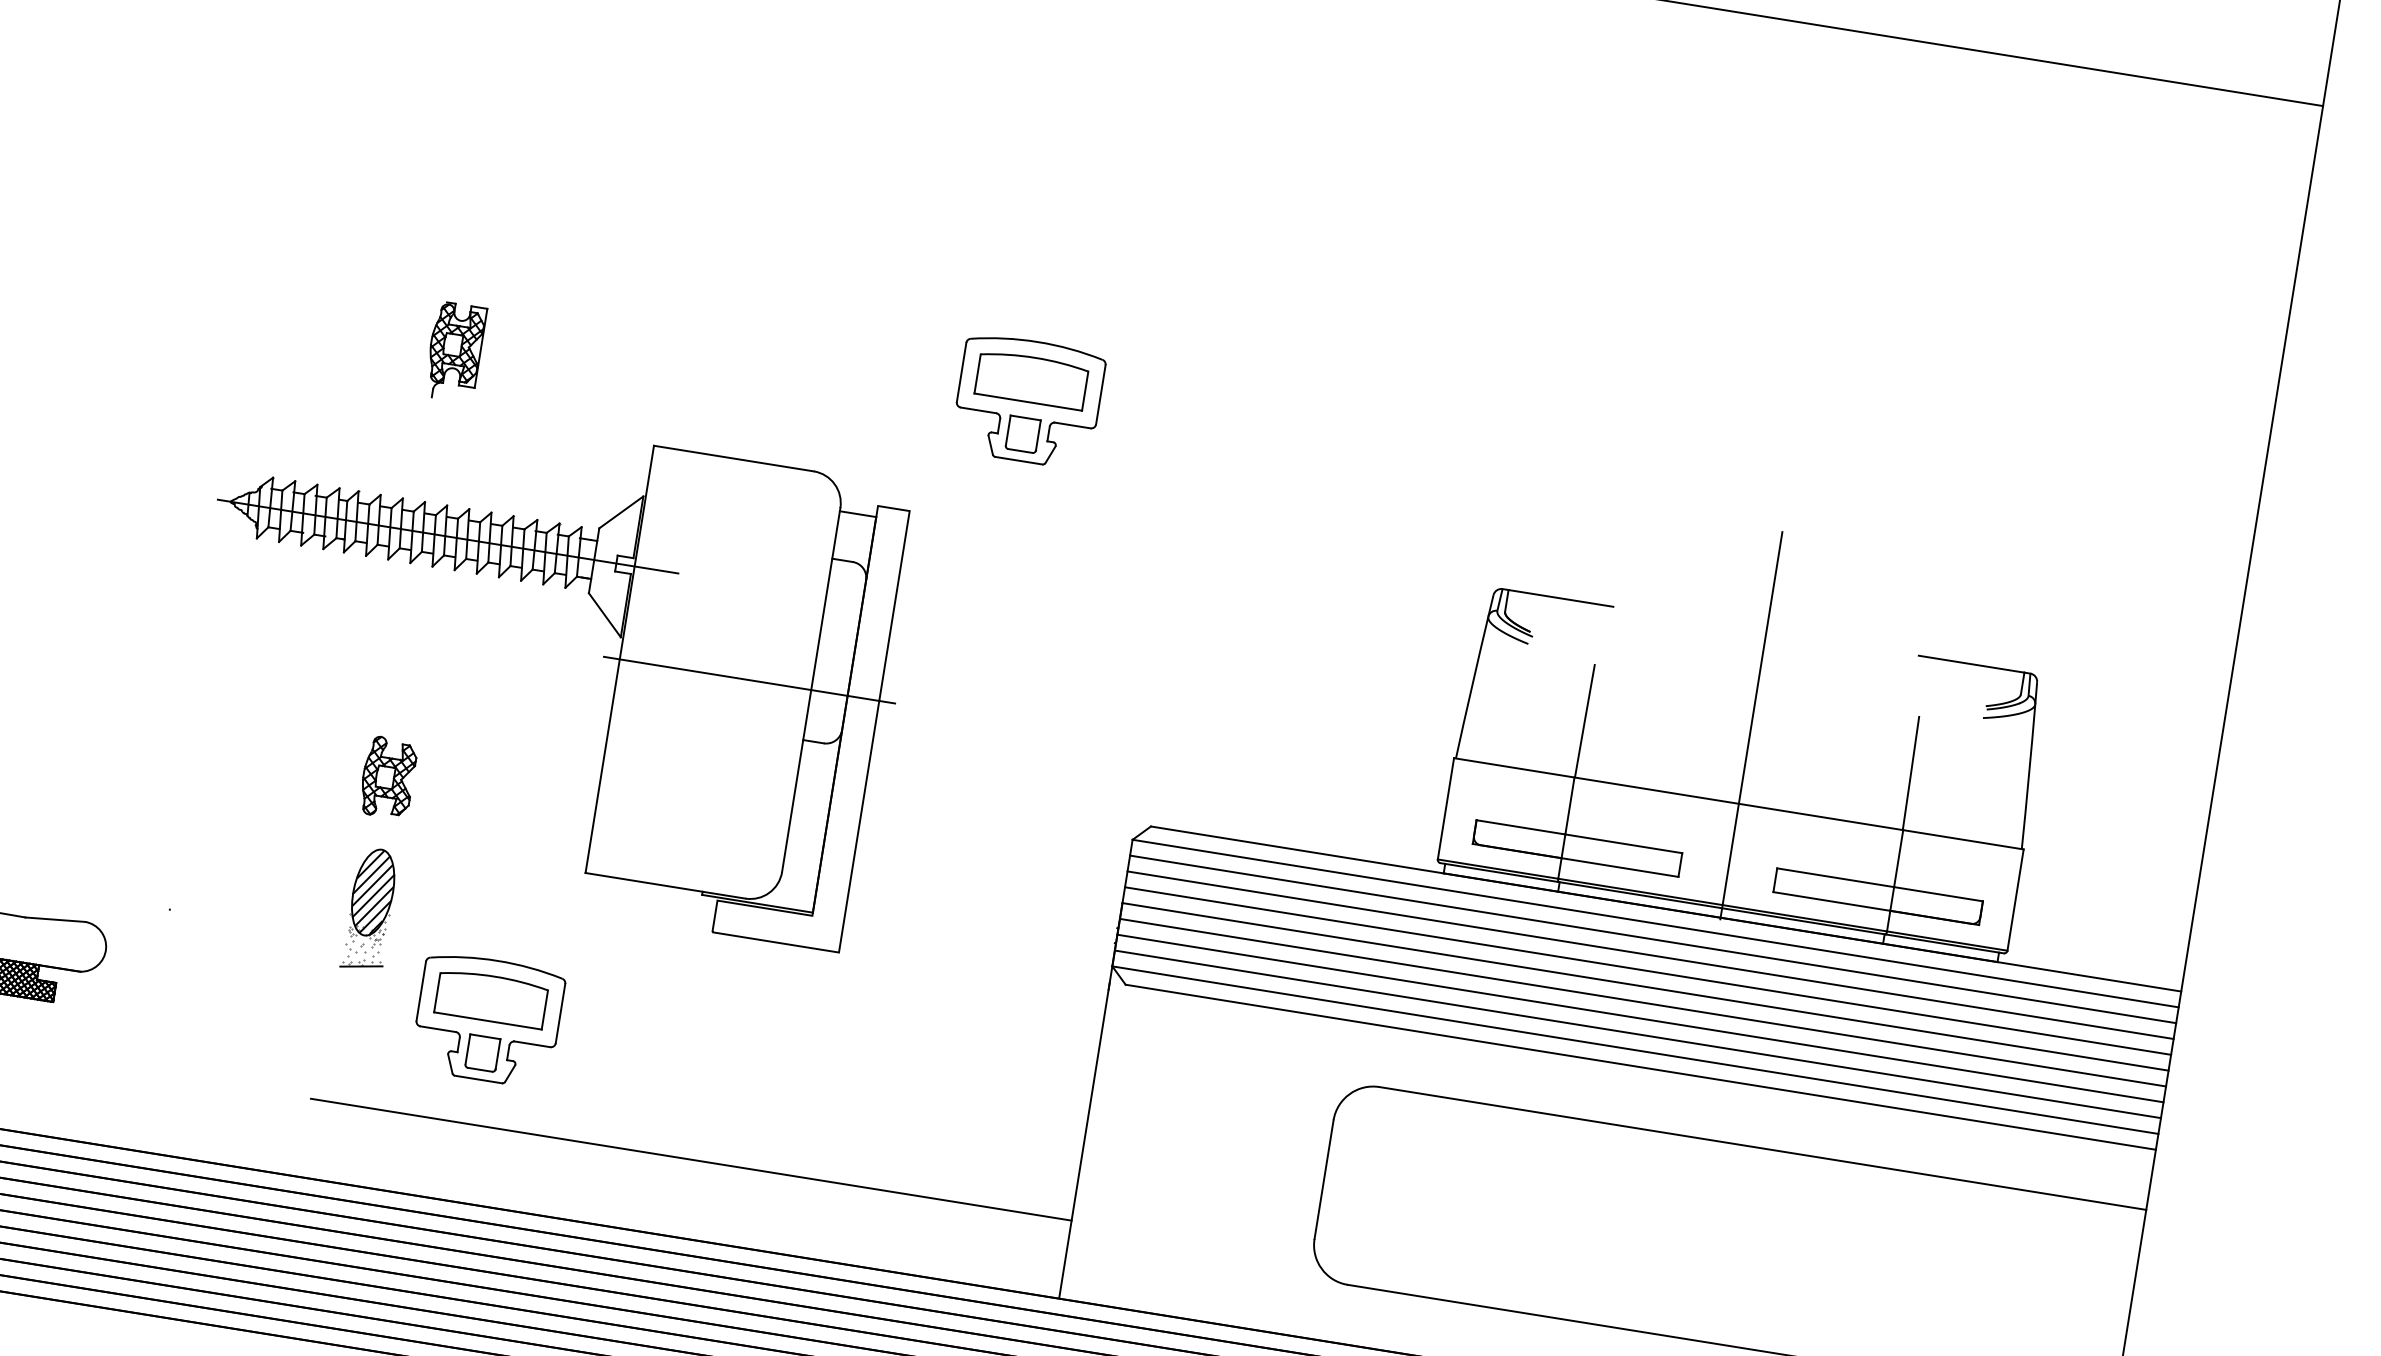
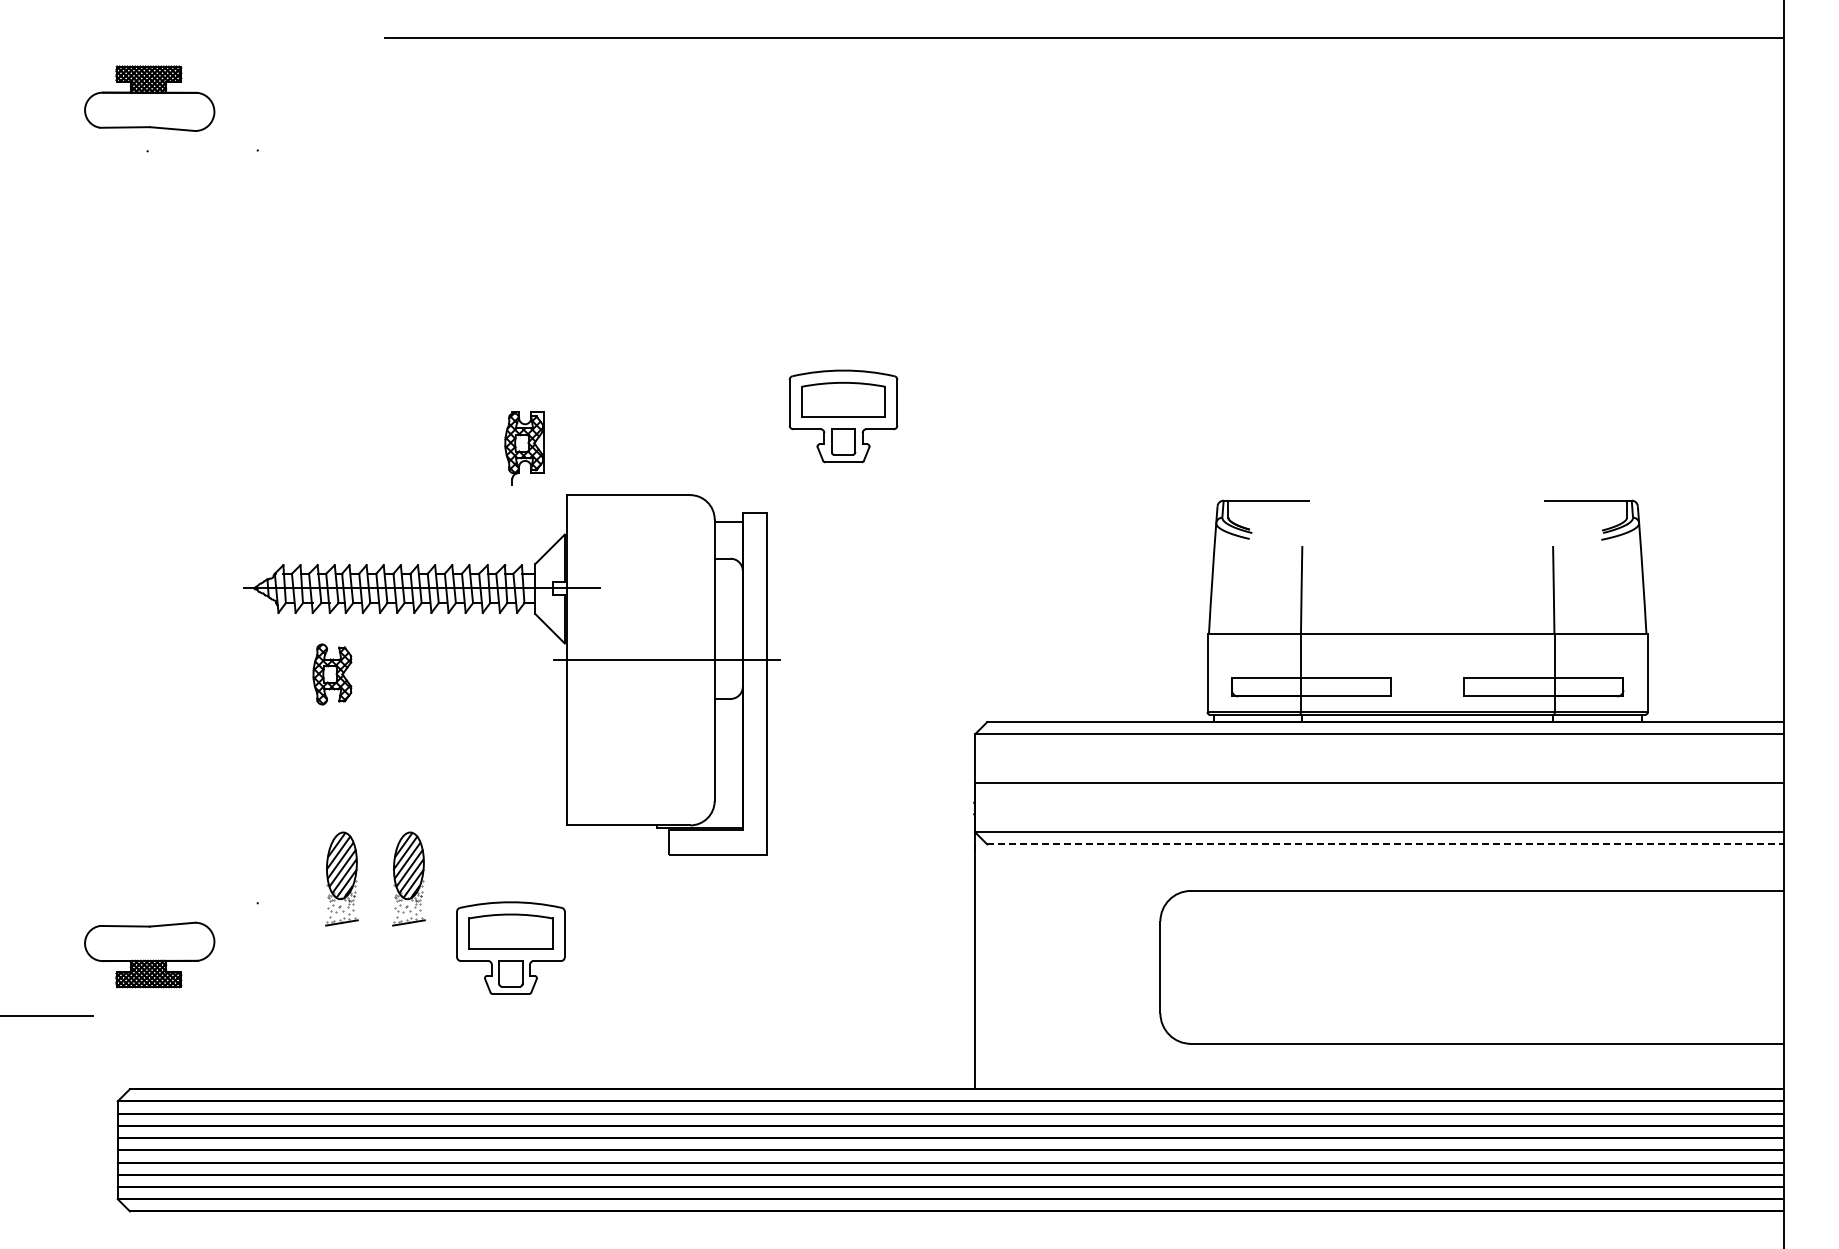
part: (455, 352) -> (524, 448), moved
line: (1751, 725) -> (1427, 573), removed
part: (388, 777) -> (332, 674), moved
part: (283, 894) -> (341, 878), added
line: (1653, 939) -> (1379, 746), removed
line: (1650, 954) -> (1379, 758), removed
line: (1648, 971) -> (1379, 771), removed
line: (1643, 1002) -> (1379, 795), removed
line: (1640, 1018) -> (1379, 807), removed
line: (1638, 1033) -> (1379, 819), removed
line: (1641, 1067) -> (1386, 844), solid -> dashed
line: (690, 1159) -> (680, 1028), removed

